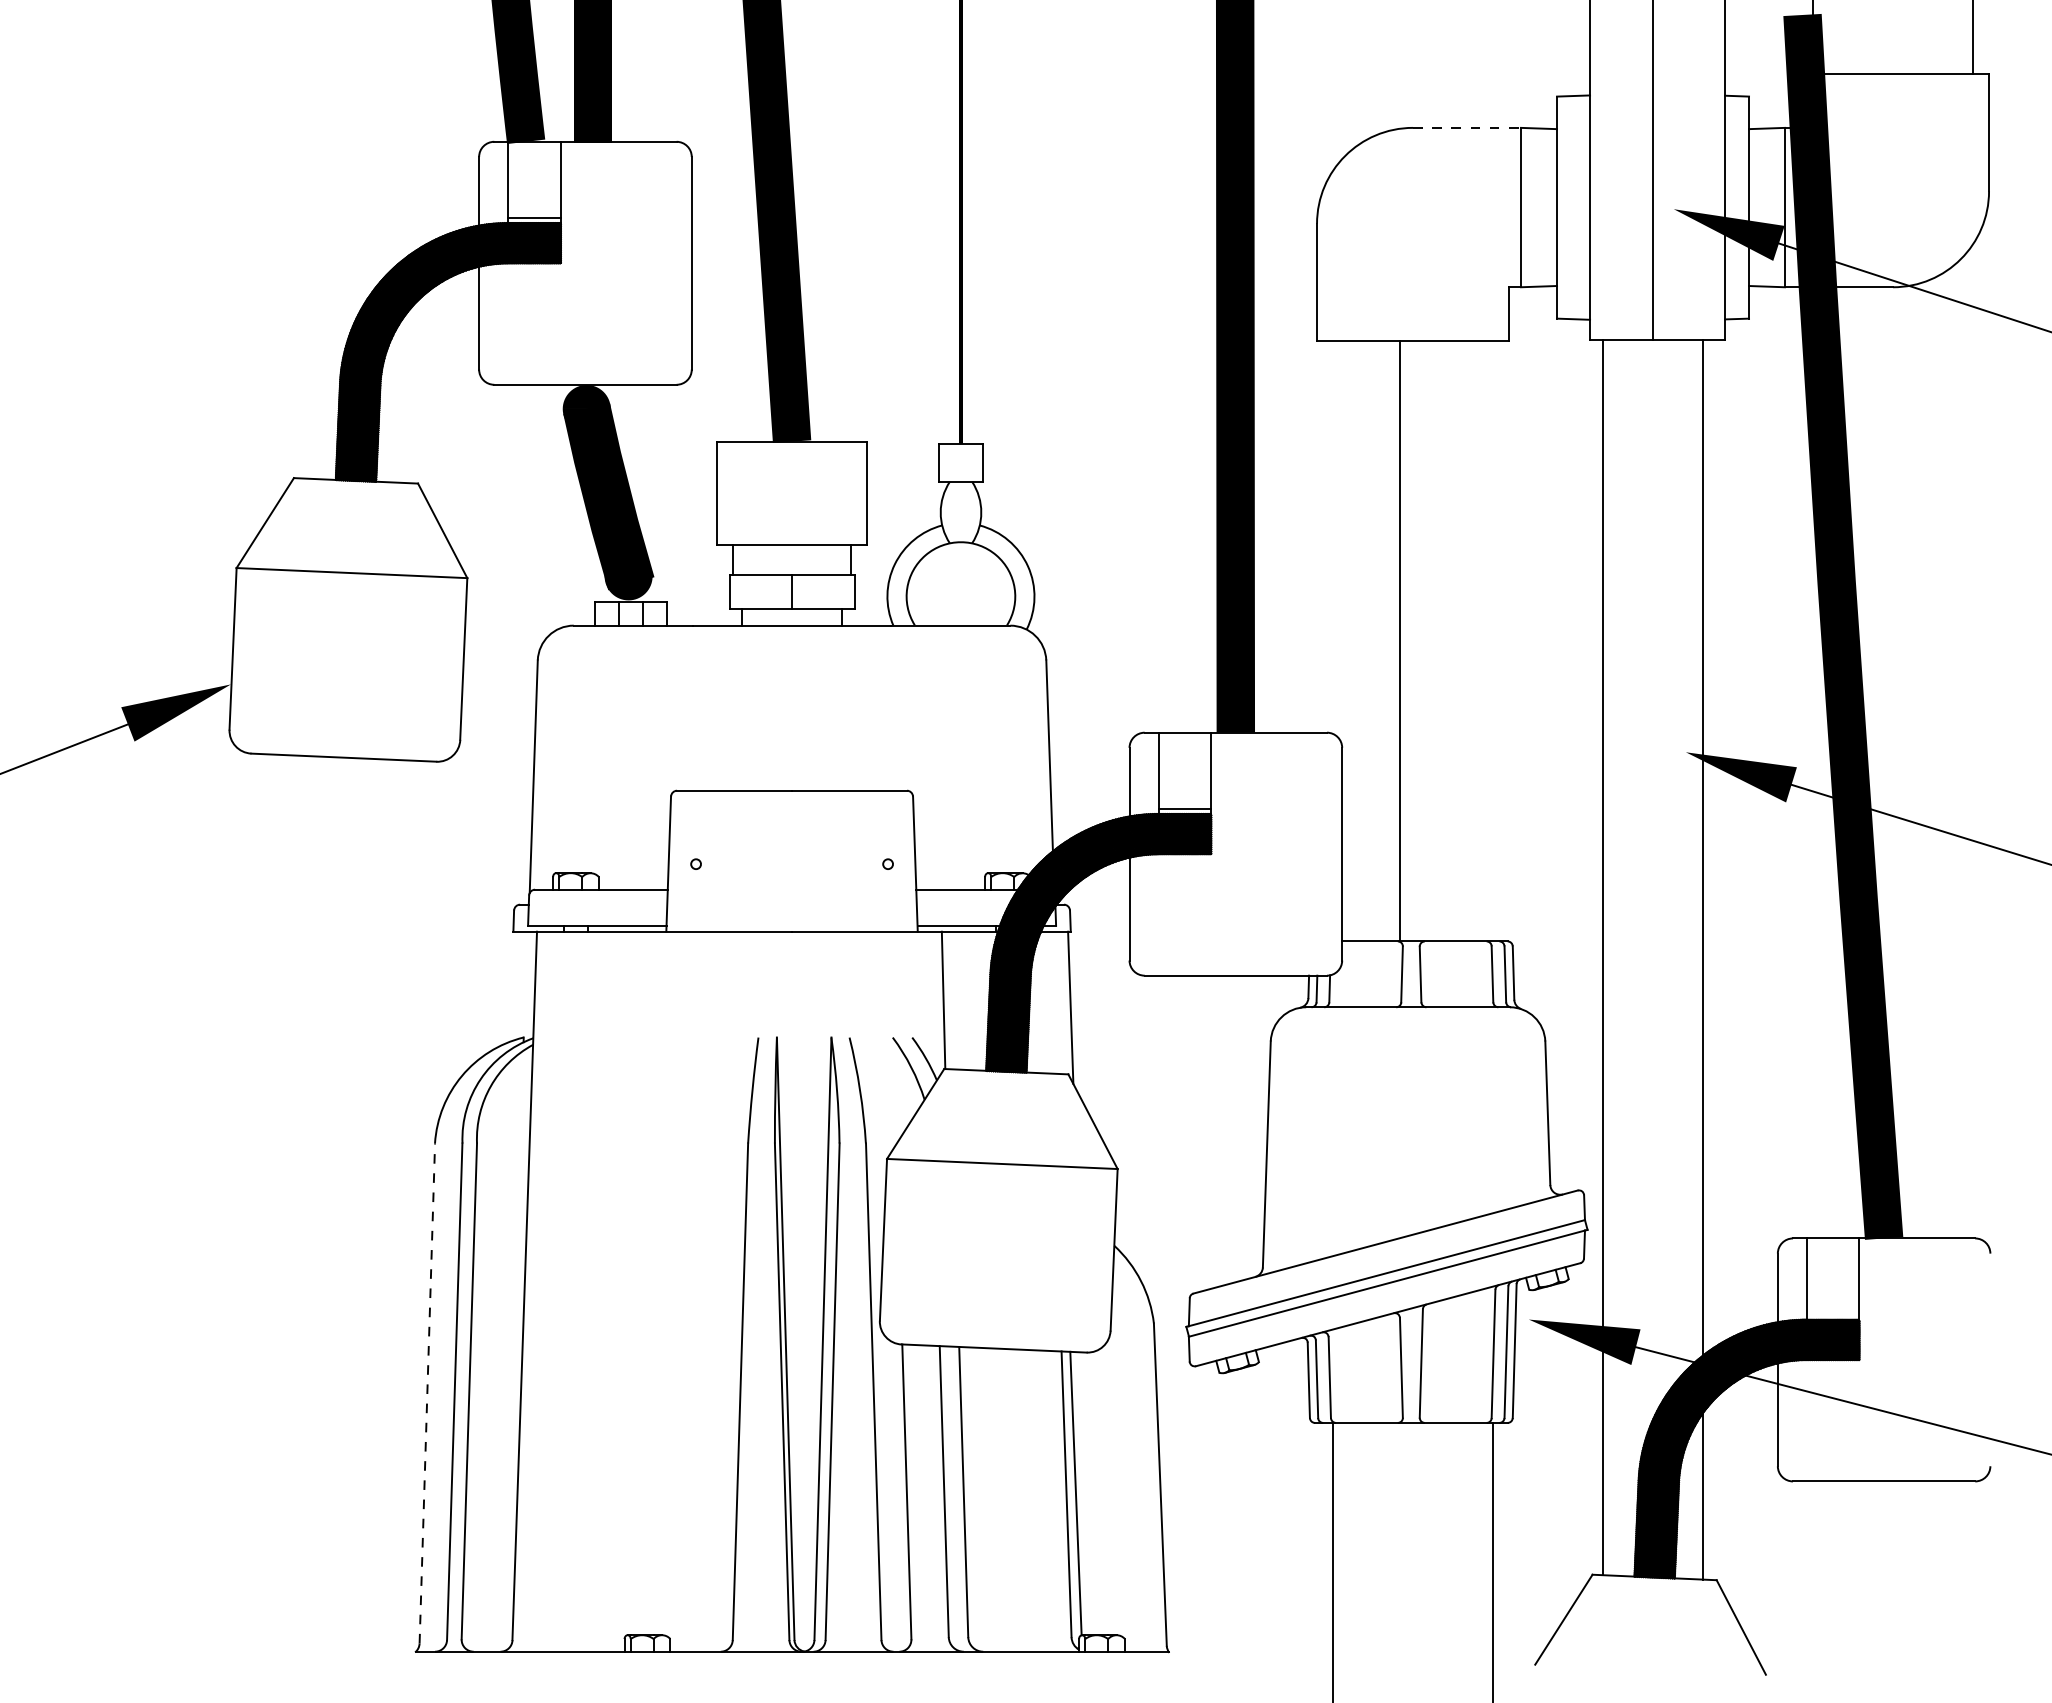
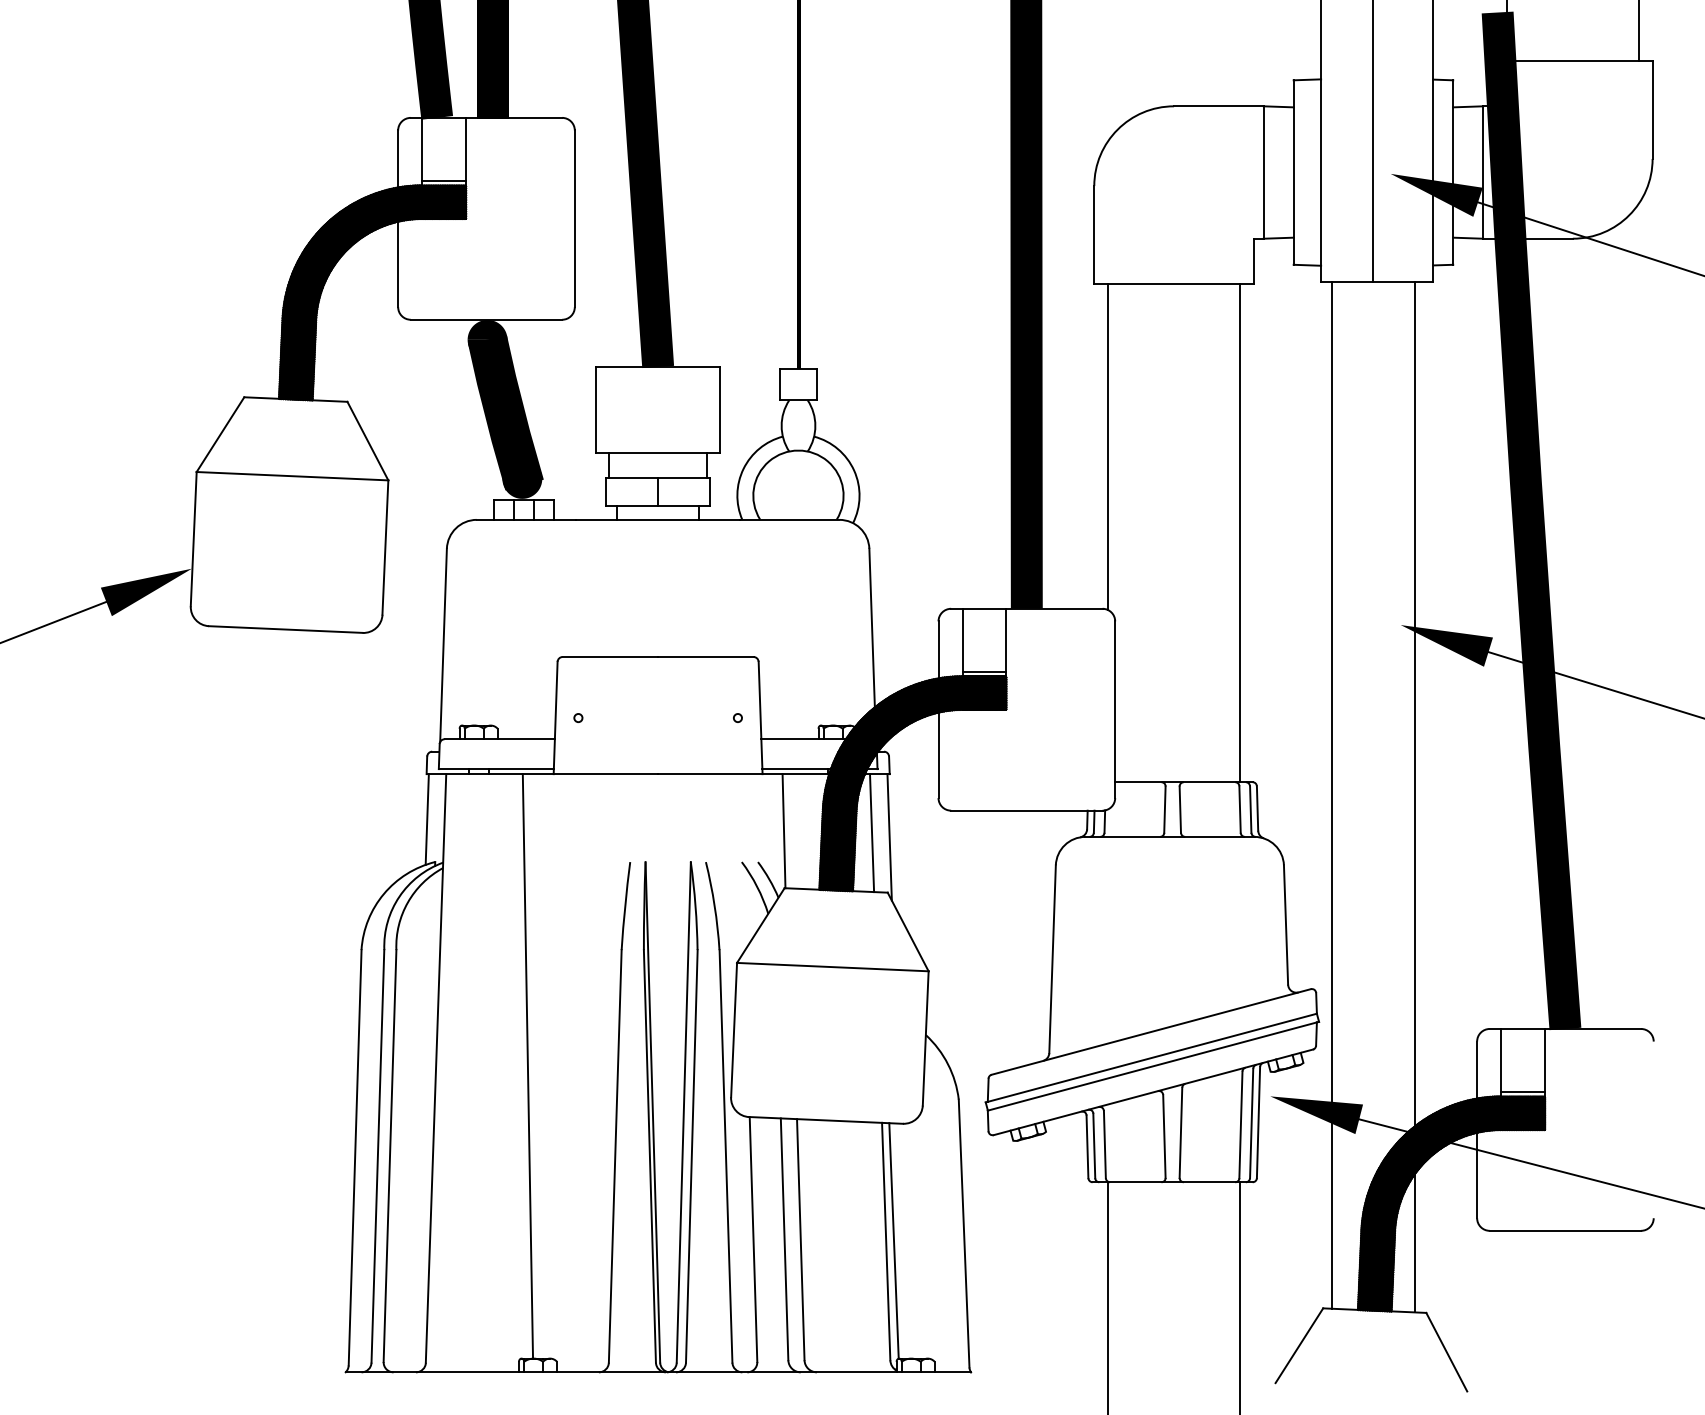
line: (1467, 127) -> (1219, 106), dashed -> solid
line: (1333, 537) -> (1107, 446), added
line: (1399, 641) -> (1240, 533), moved
line: (514, 986) -> (427, 819), added
line: (1049, 1002) -> (872, 832), added
line: (635, 1283) -> (528, 1066), added
line: (1832, 1314) -> (1522, 1092), added
line: (427, 1392) -> (355, 1156), dashed -> solid

